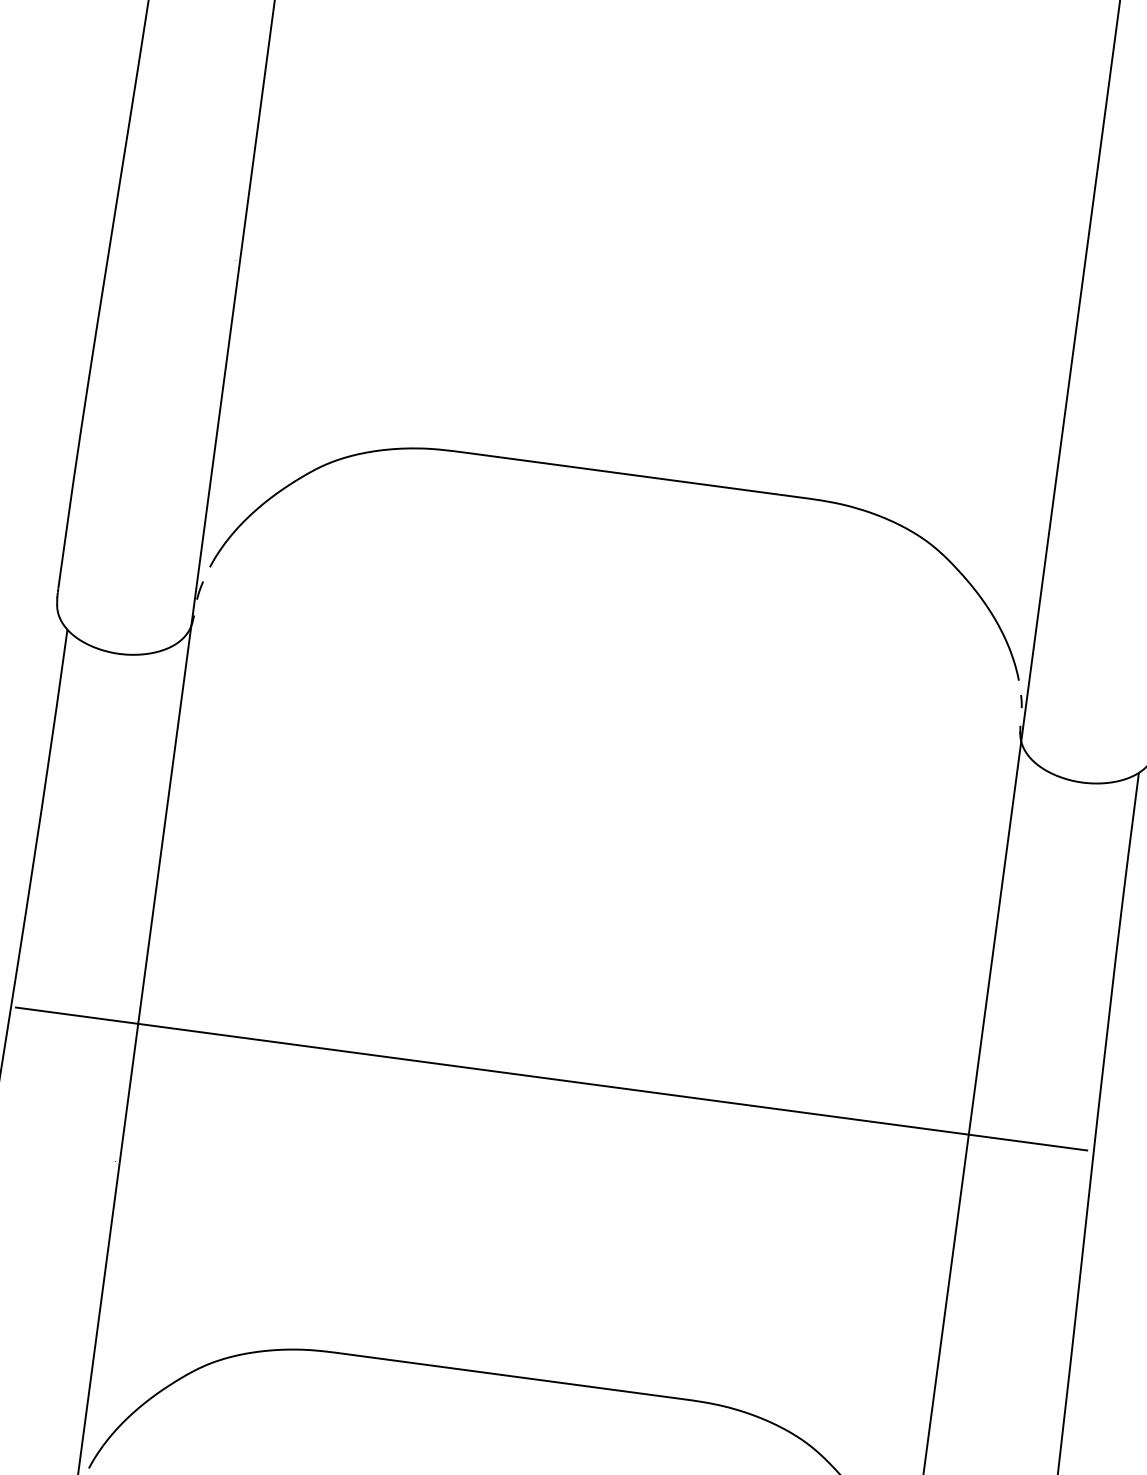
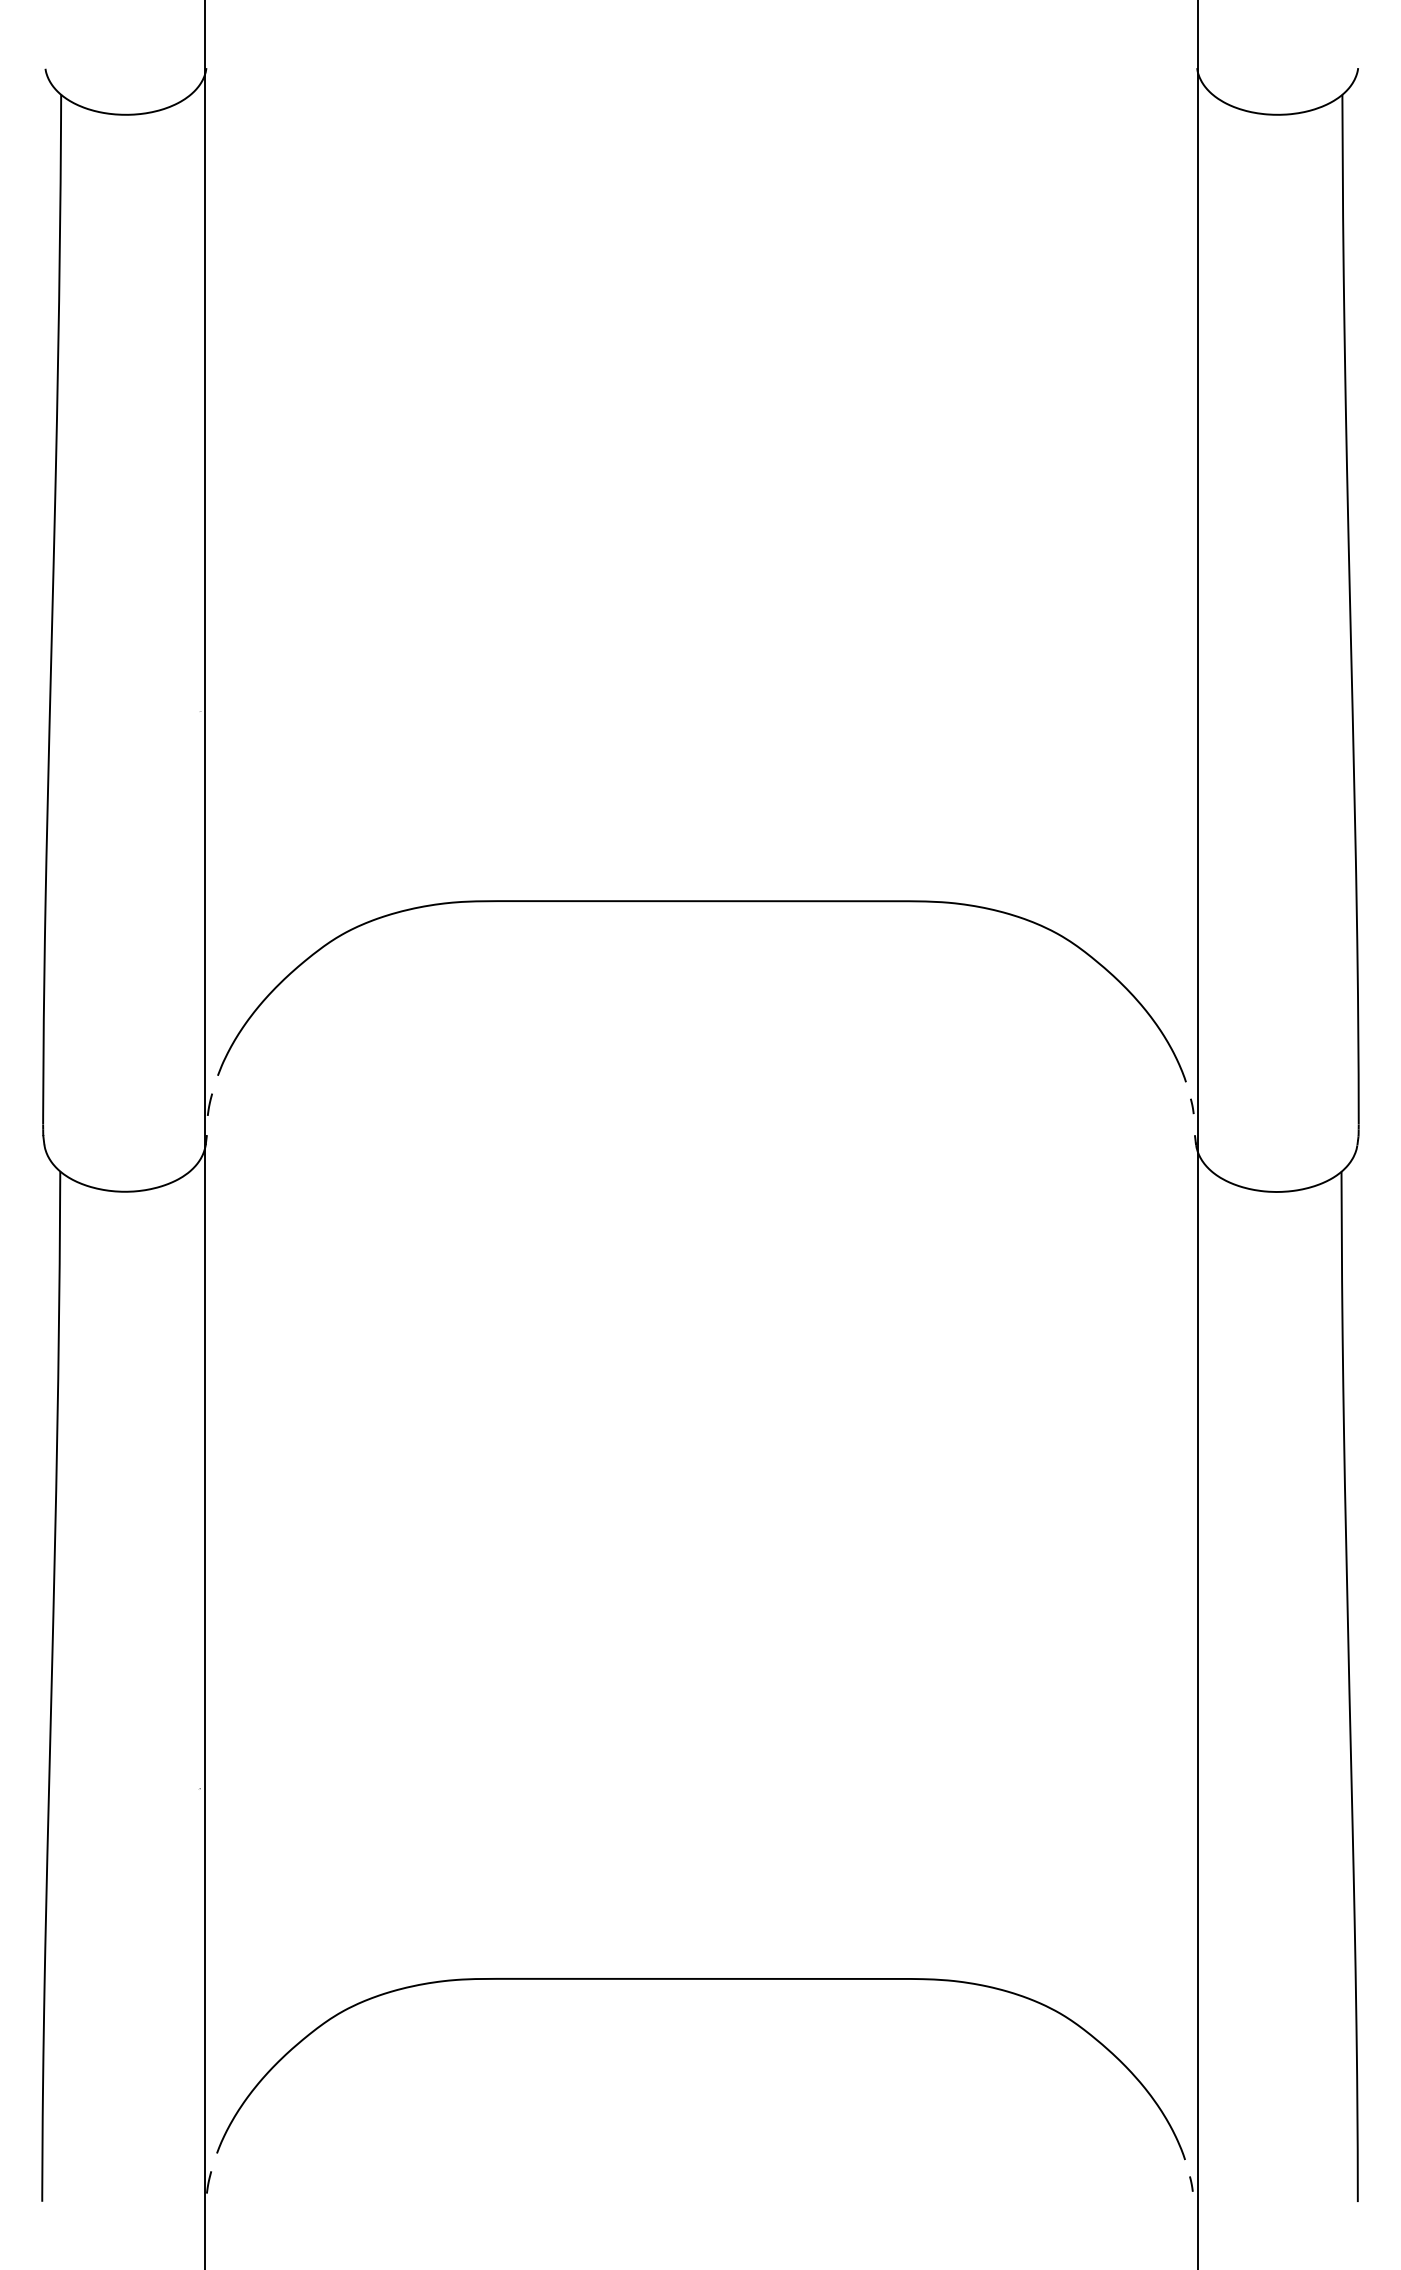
line: (551, 1079) -> (699, 1623), removed

